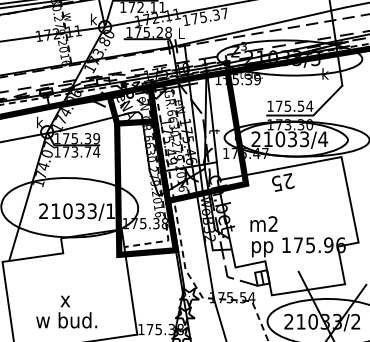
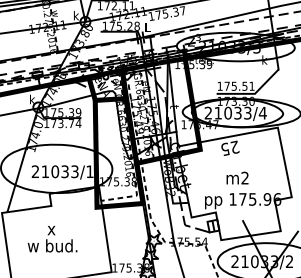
text: (309, 105) -> (251, 85), 175.54 -> 175.51
text: (263, 223) -> (237, 177), moved
text: (66, 311) -> (52, 238), moved

